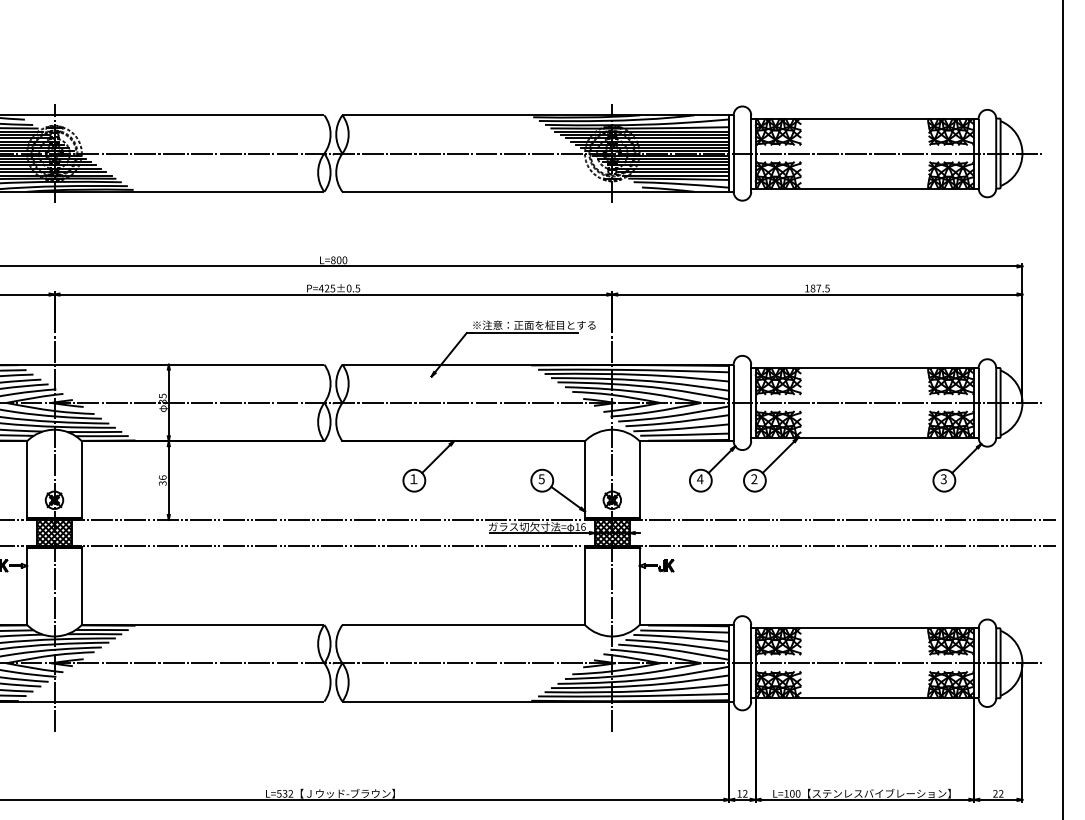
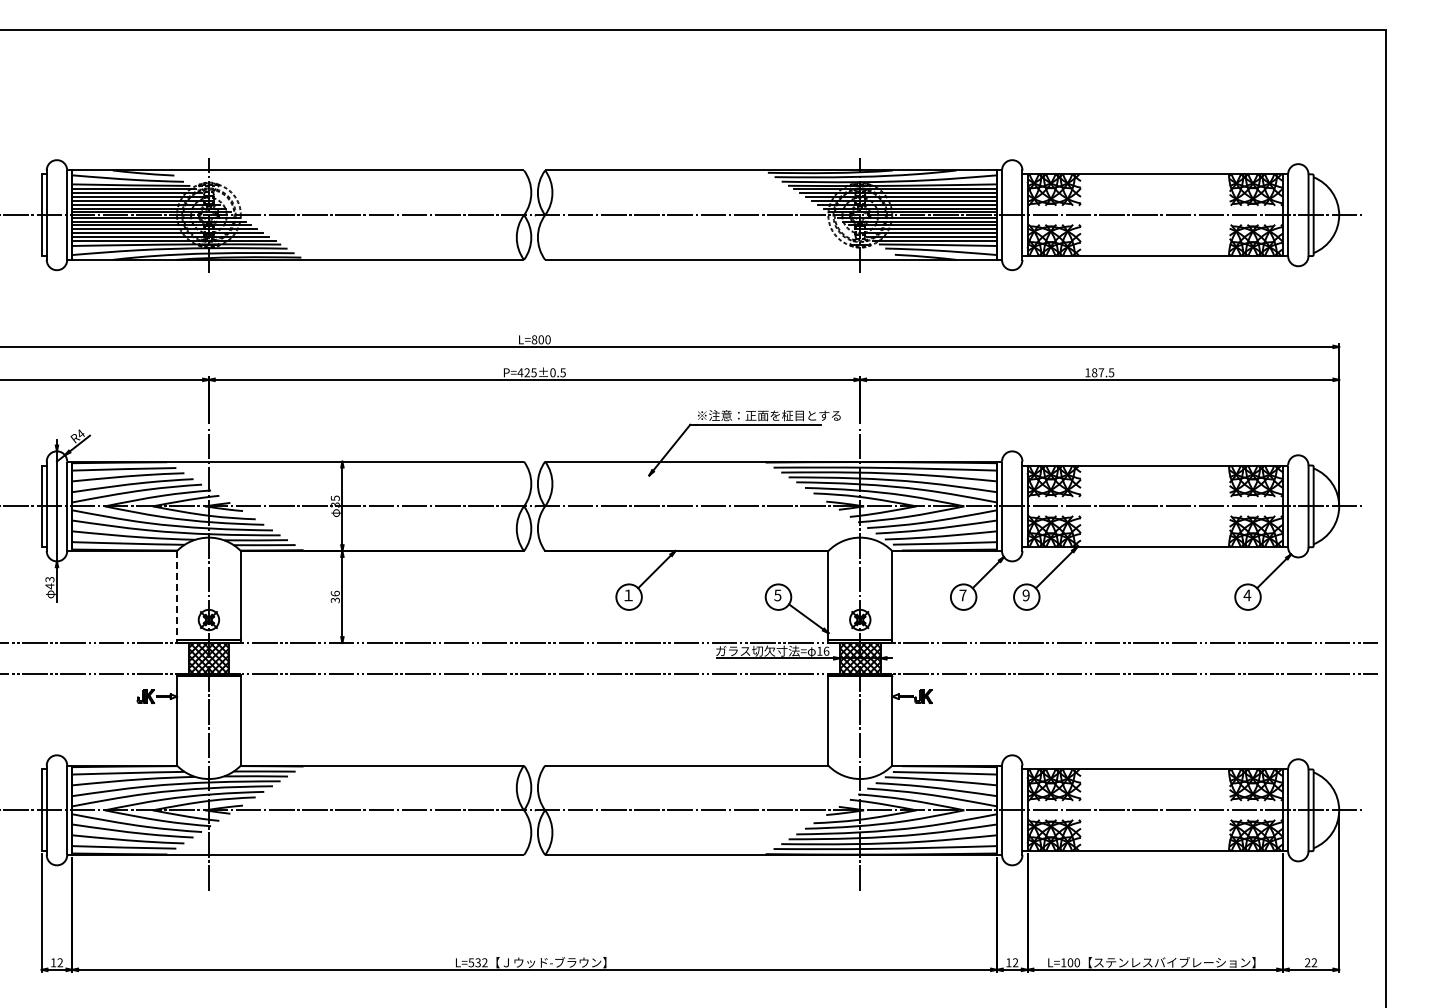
line: (27, 479) -> (177, 595), solid -> dashed
text: (699, 479) -> (962, 595), 4 -> 7
text: (753, 479) -> (1025, 595), 2 -> 9
text: (943, 479) -> (1247, 595), 3 -> 4

